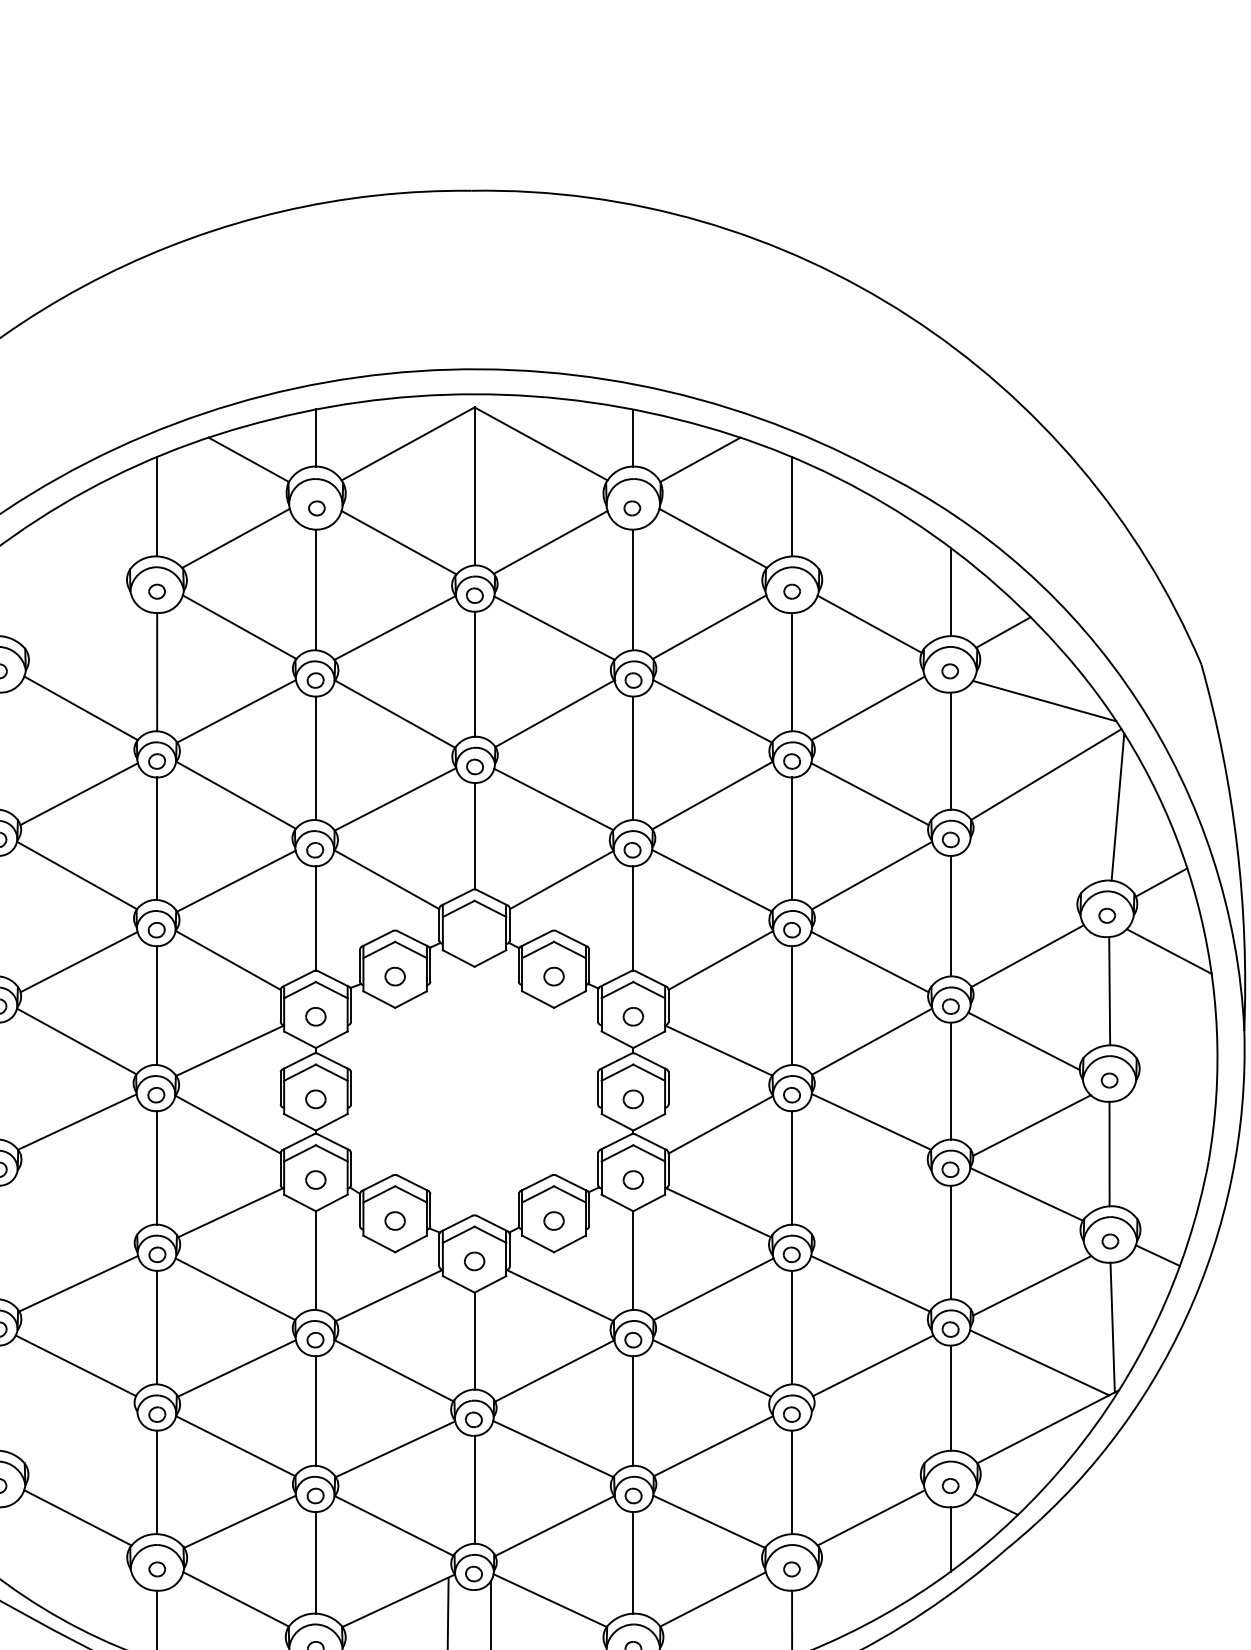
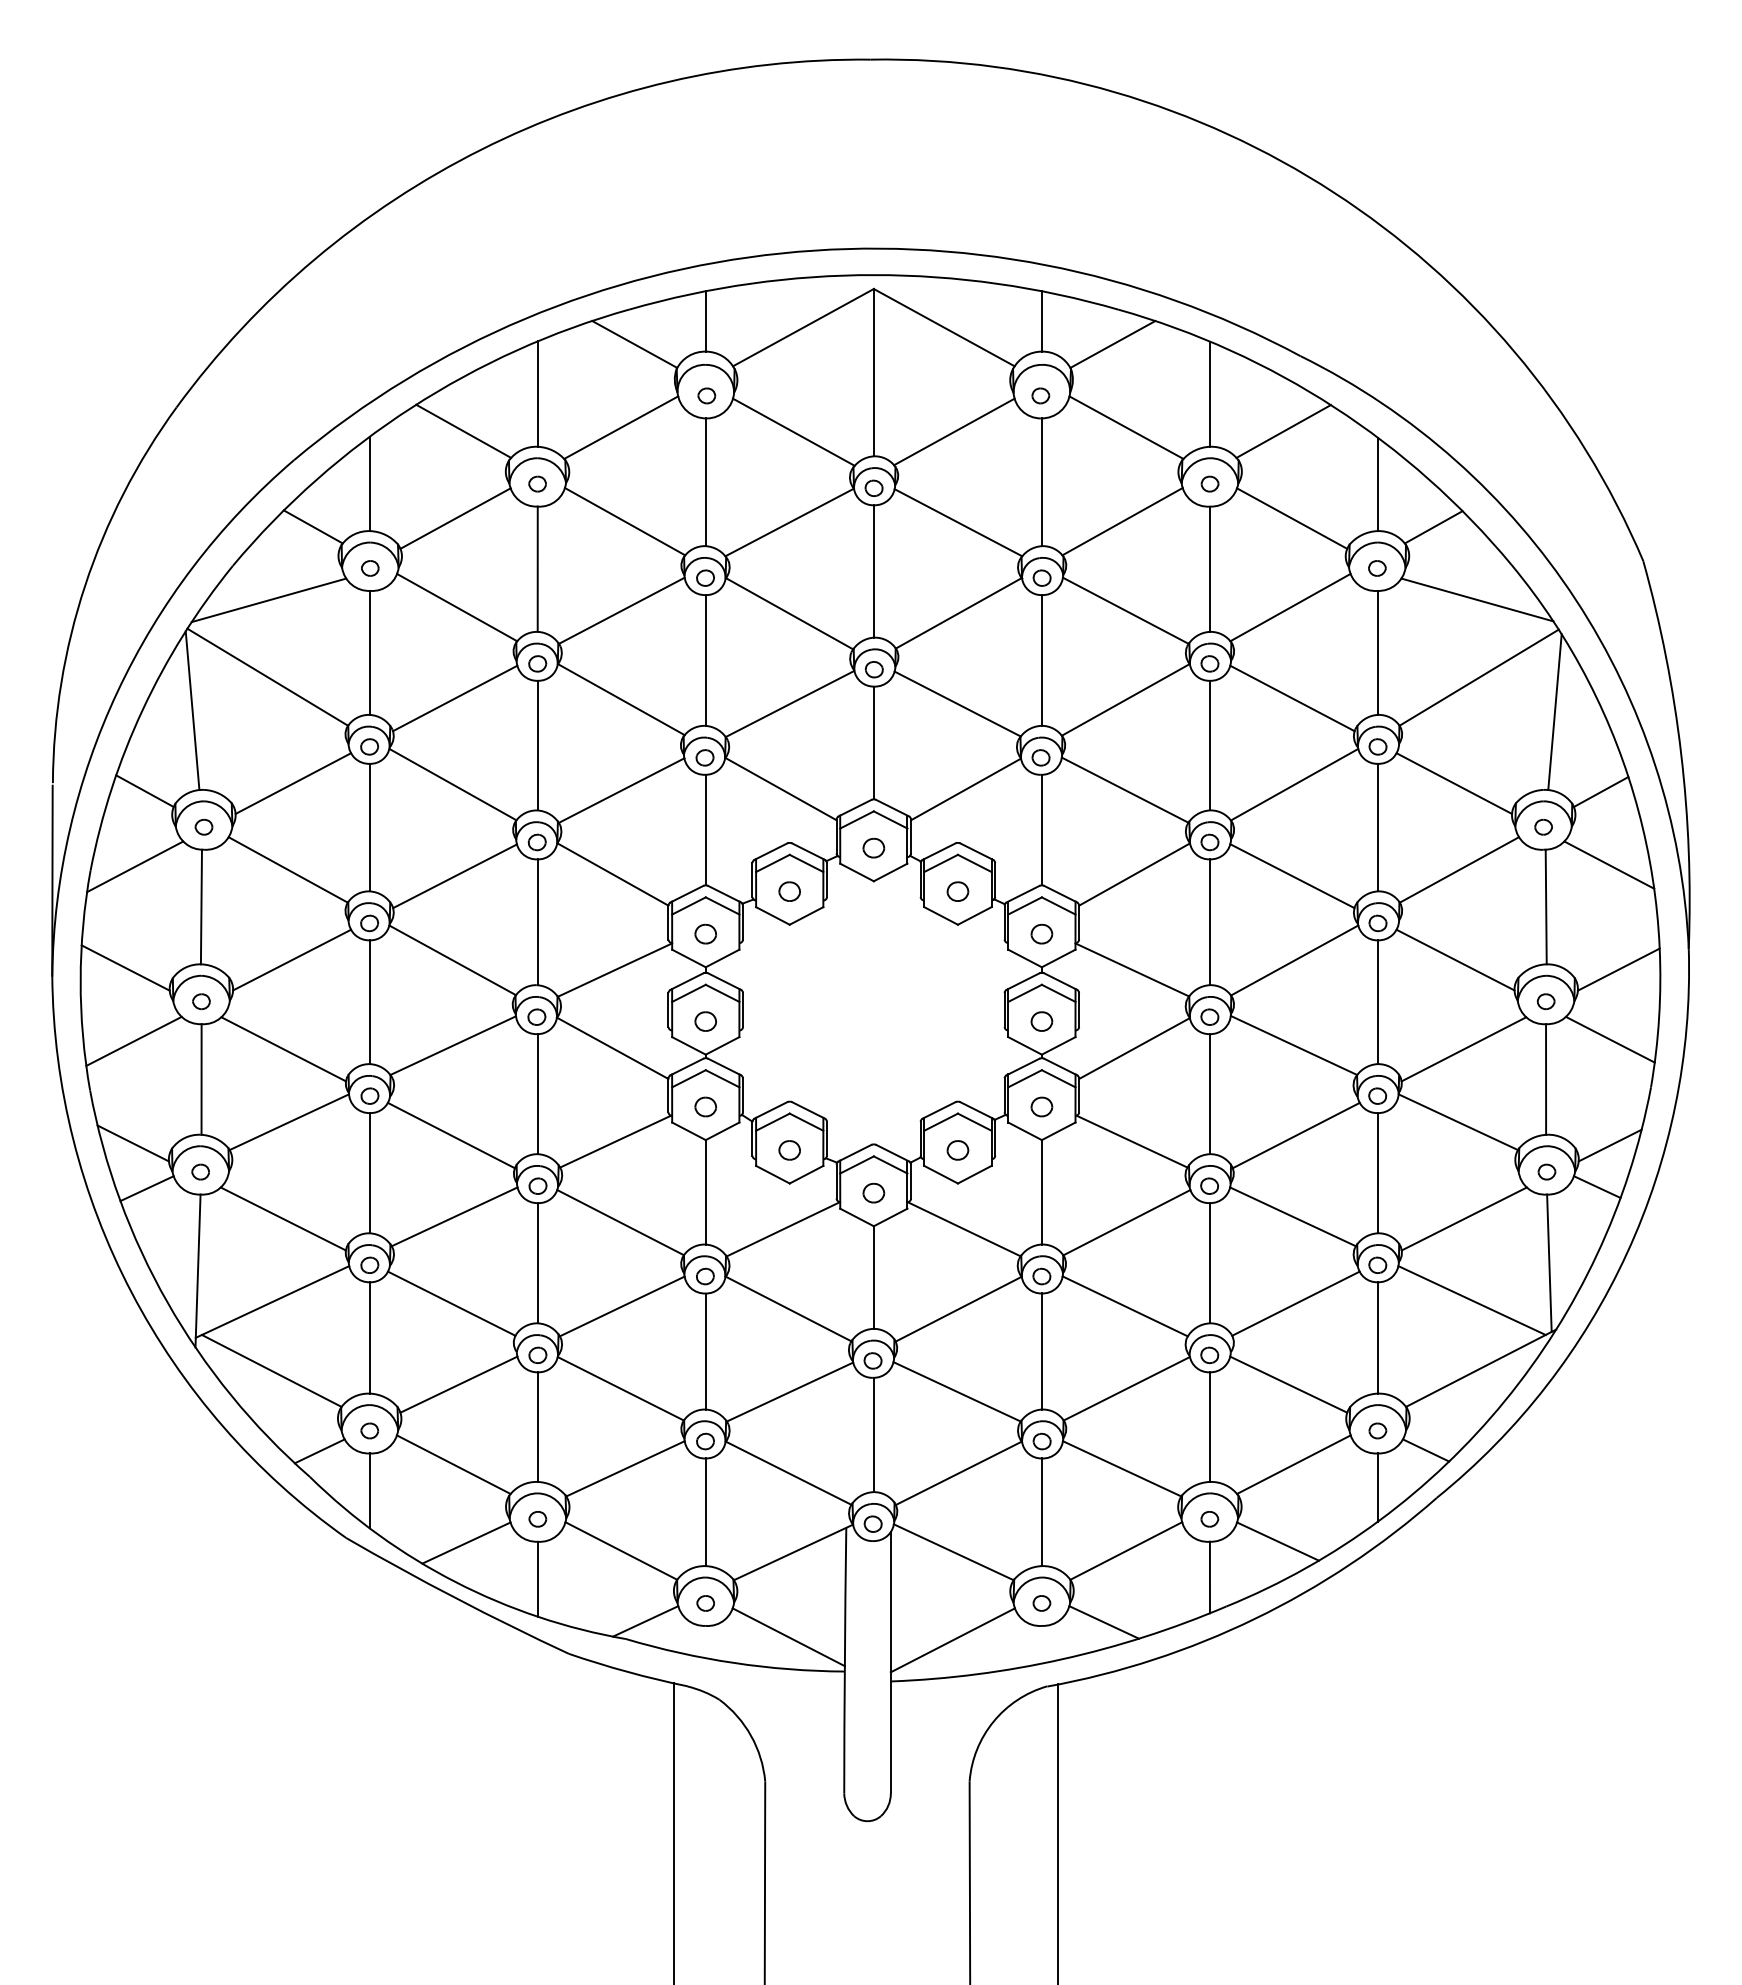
line: (87, 541) -> (463, 430), added
line: (861, 542) -> (1283, 431), added
line: (79, 624) -> (455, 518), added
line: (1023, 874) -> (1454, 783), added
part: (474, 934) -> (873, 847), added
line: (1177, 1050) -> (1618, 969), added
line: (1169, 1116) -> (1609, 1039), added
line: (74, 1206) -> (450, 1135), added
line: (872, 1206) -> (1295, 1135), added
line: (1169, 1216) -> (1609, 1145), added
line: (82, 1442) -> (458, 1384), added
line: (866, 1442) -> (1288, 1384), added
line: (855, 1590) -> (1277, 1541), added
line: (89, 1591) -> (466, 1542), added

